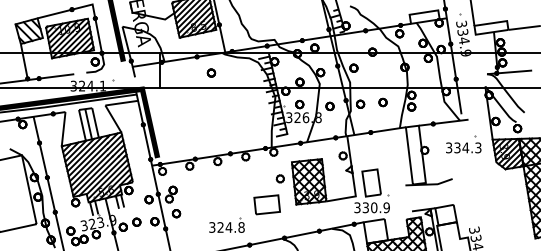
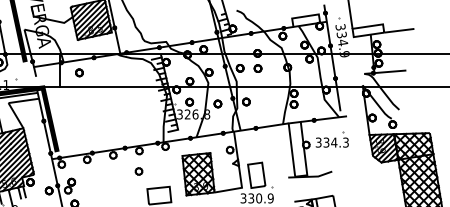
part: (211, 72) -> (79, 72), moved
part: (382, 102) -> (257, 68), moved
part: (463, 144) -> (332, 139), moved
part: (279, 178) -> (138, 171), moved

